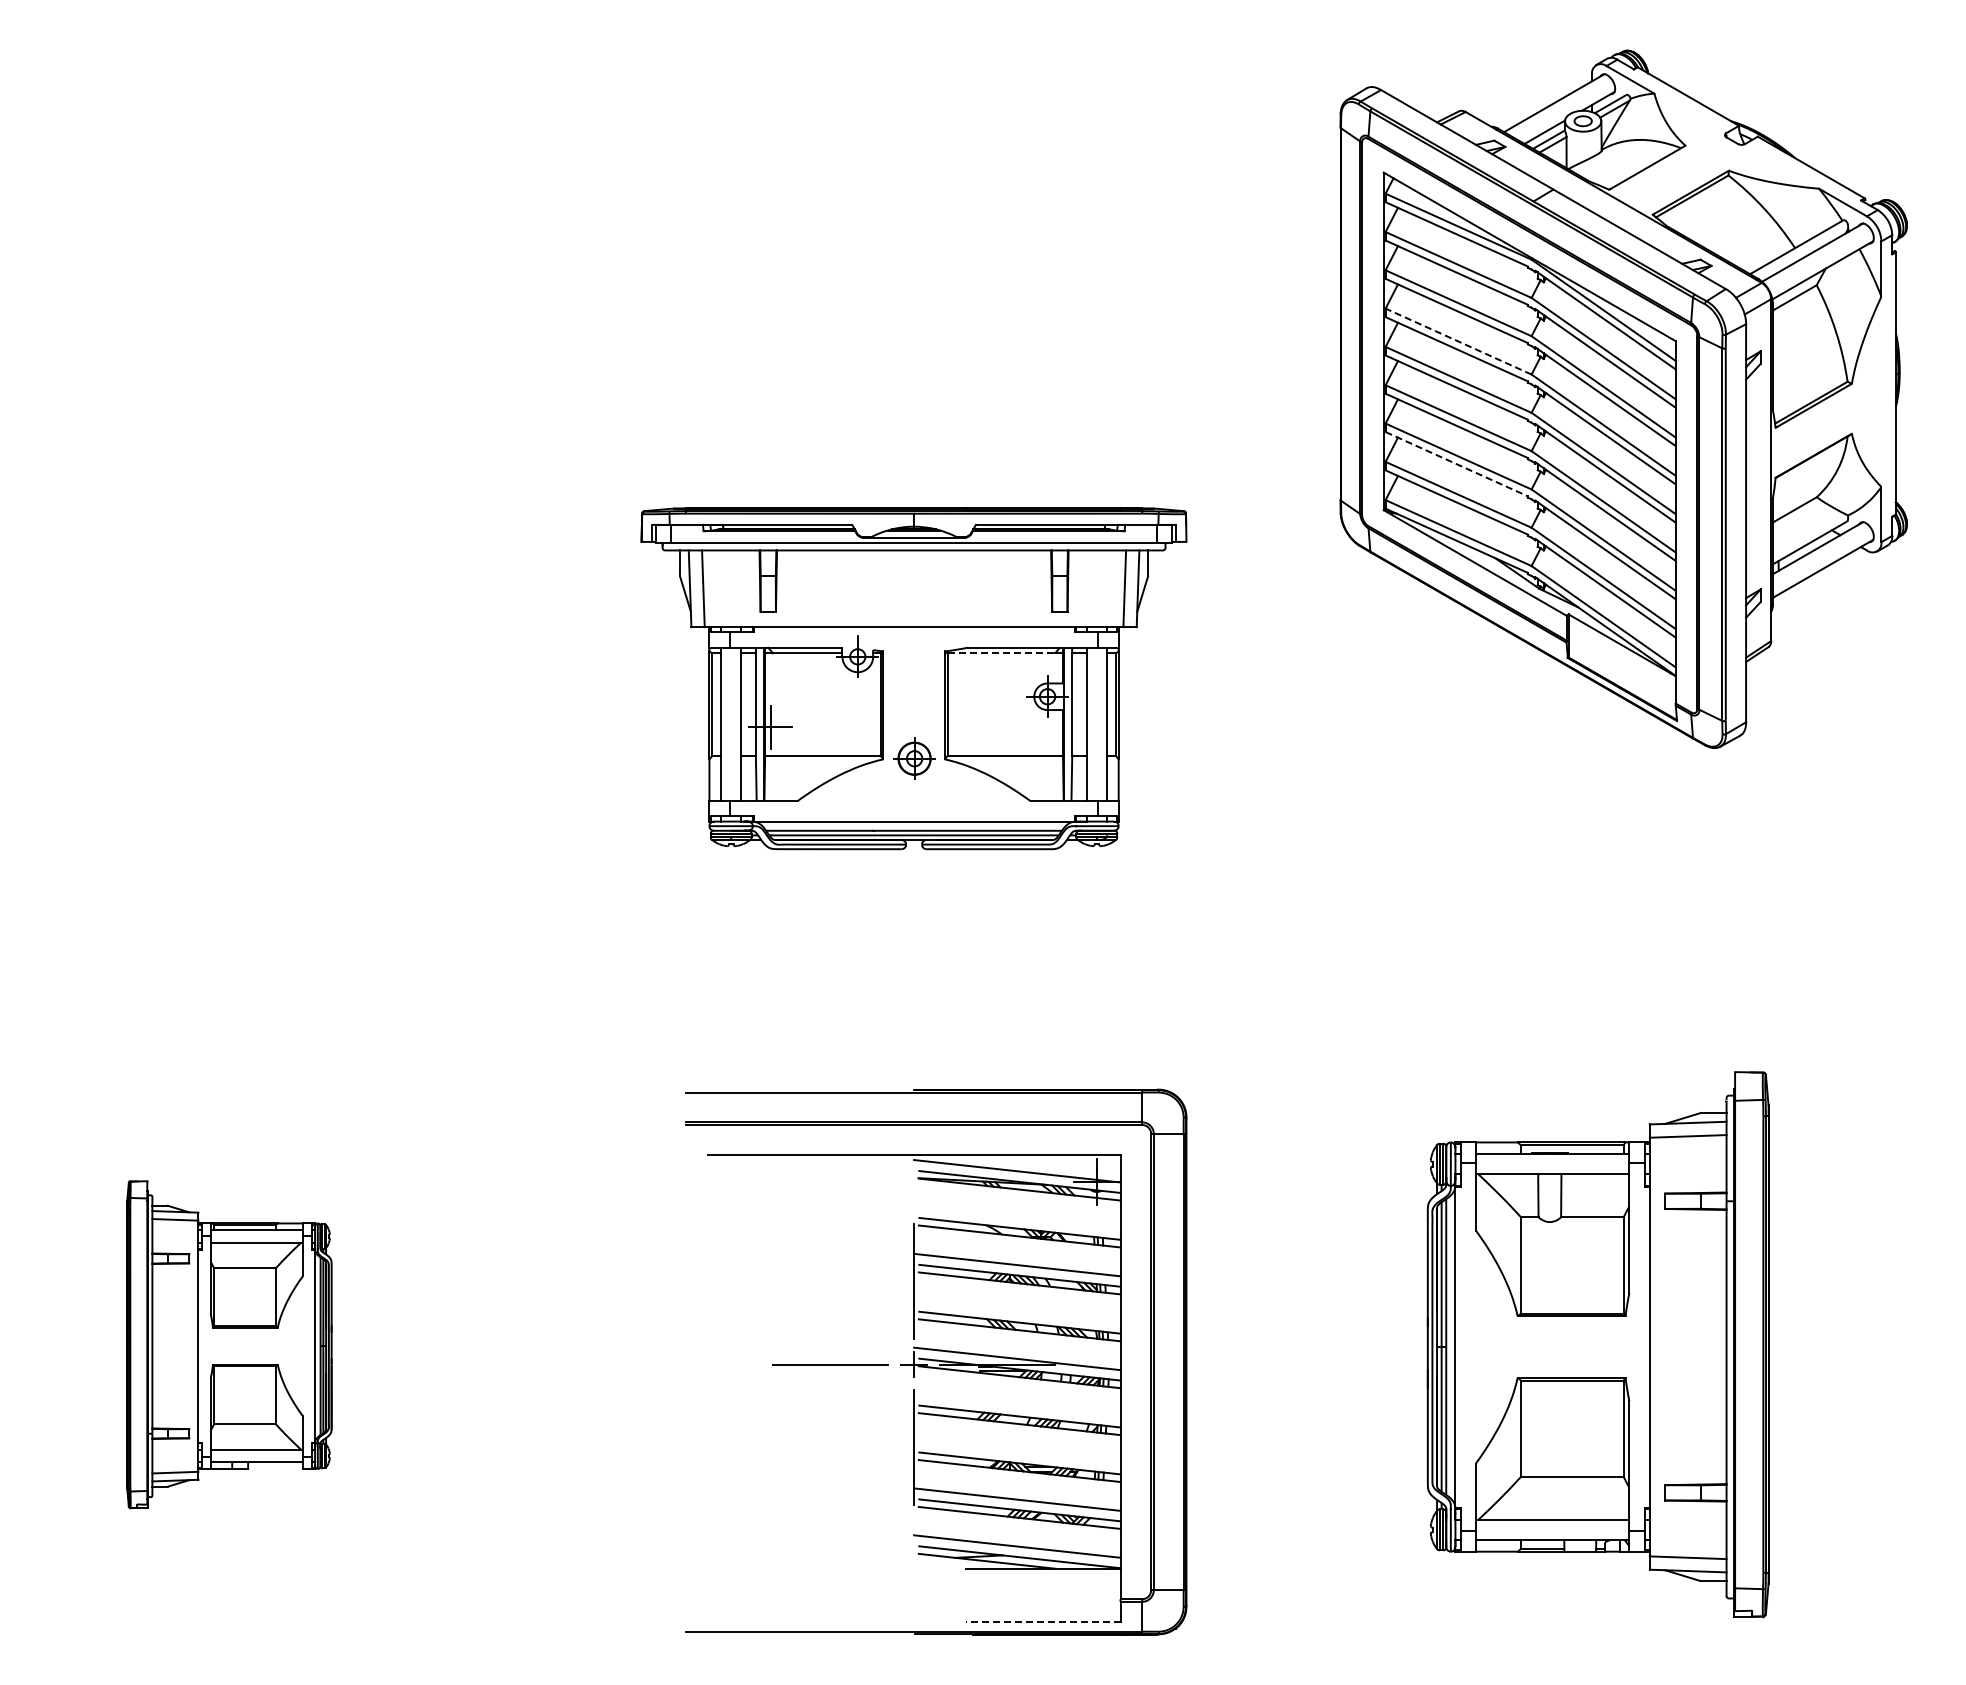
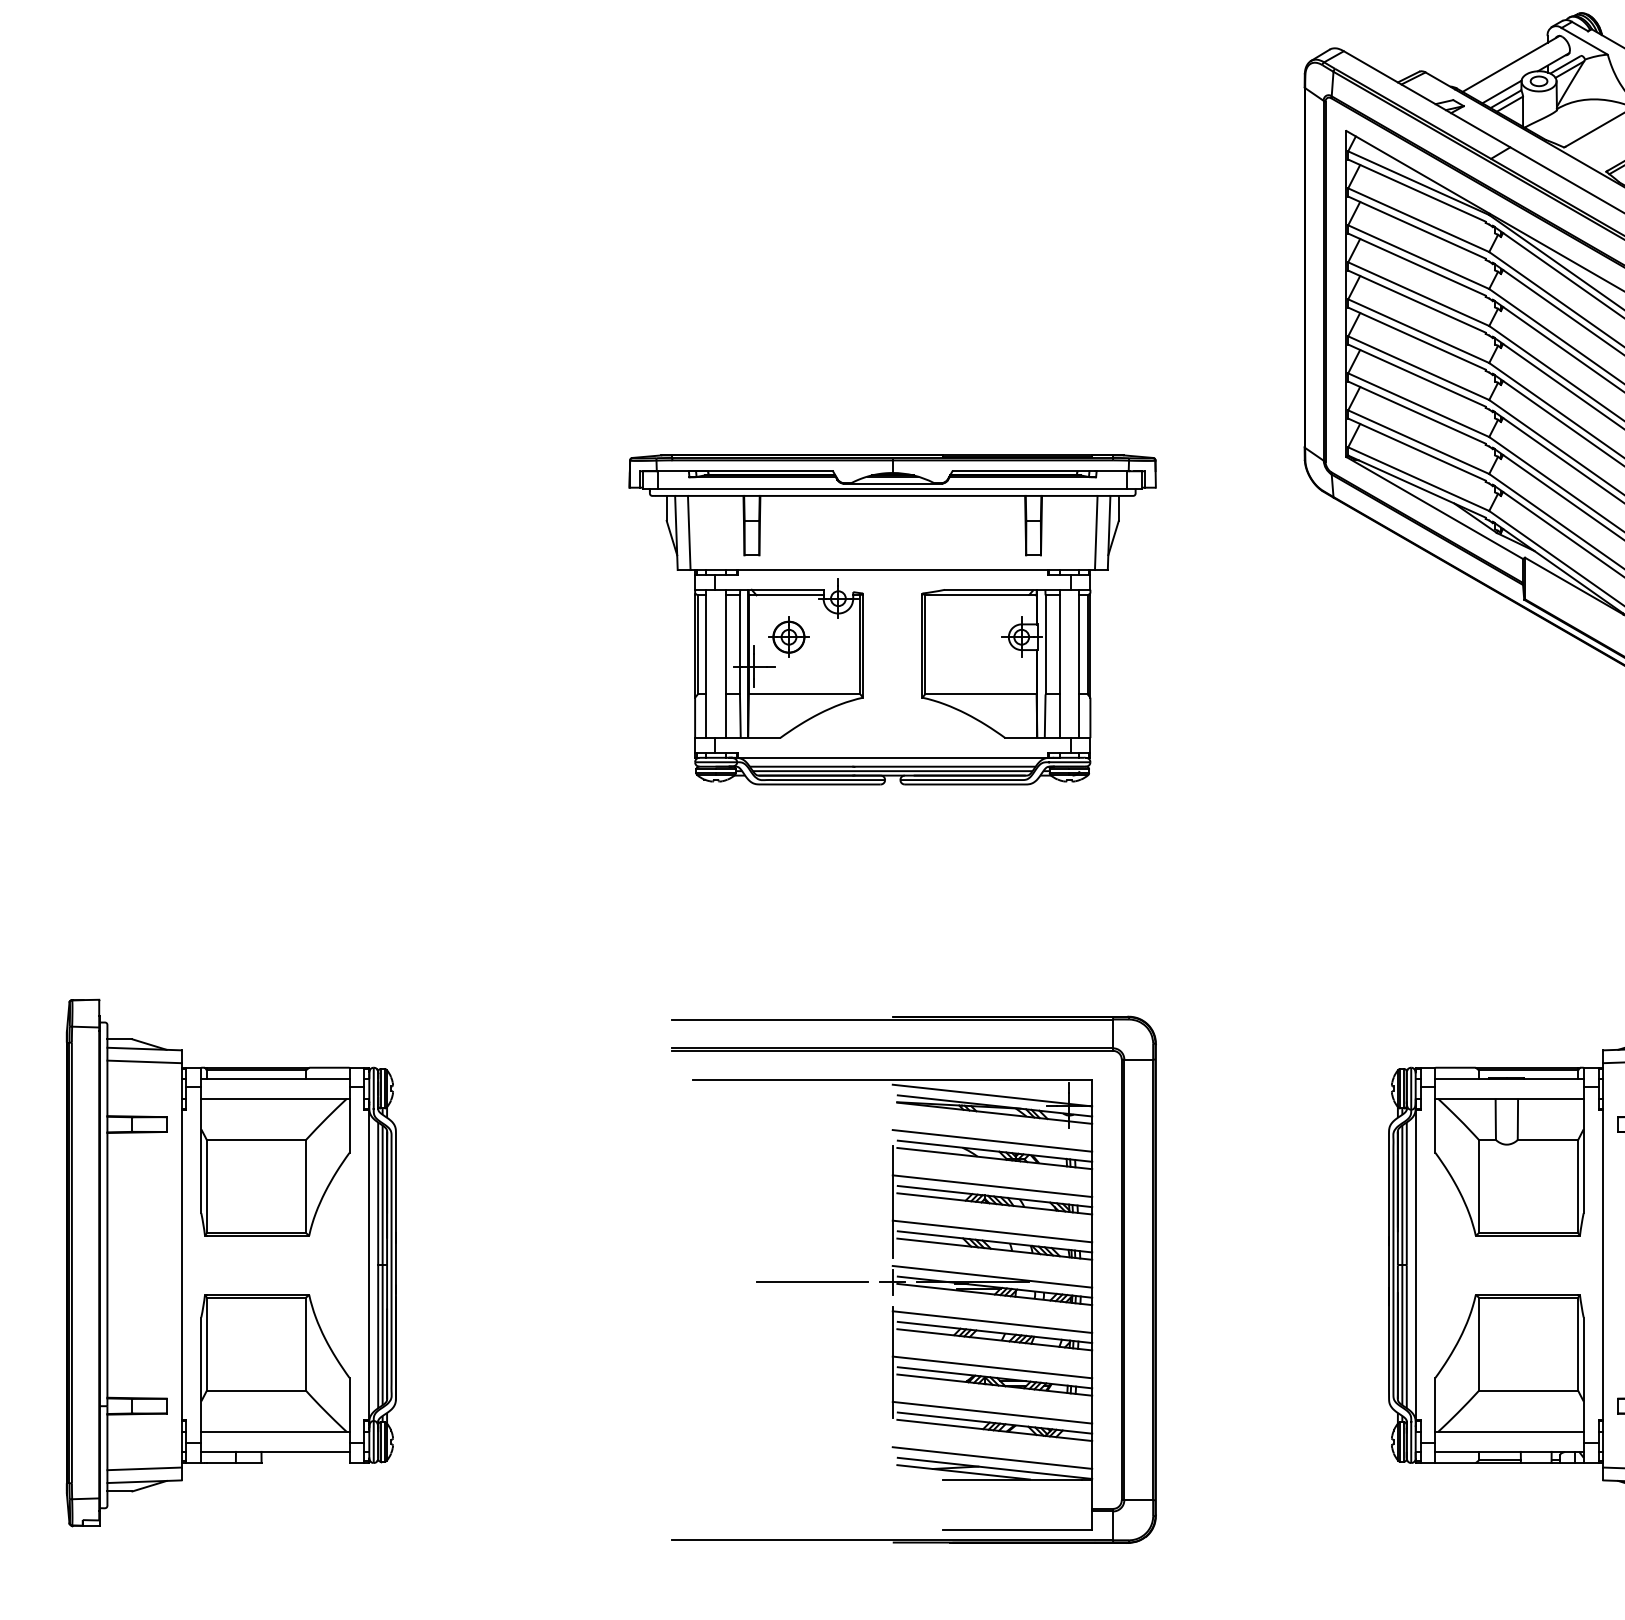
line: (1458, 341) -> (1418, 294), dashed -> solid
line: (1457, 464) -> (1417, 412), dashed -> solid
line: (1001, 653) -> (977, 595), dashed -> solid
part: (914, 758) -> (788, 636), moved
line: (1017, 1217) -> (992, 1140), added
line: (1017, 1311) -> (992, 1231), added
part: (229, 1344) -> (231, 1262), size x1.67
line: (1017, 1405) -> (992, 1321), added
line: (1017, 1452) -> (992, 1367), added
line: (1042, 1621) -> (1016, 1530), dashed -> solid

